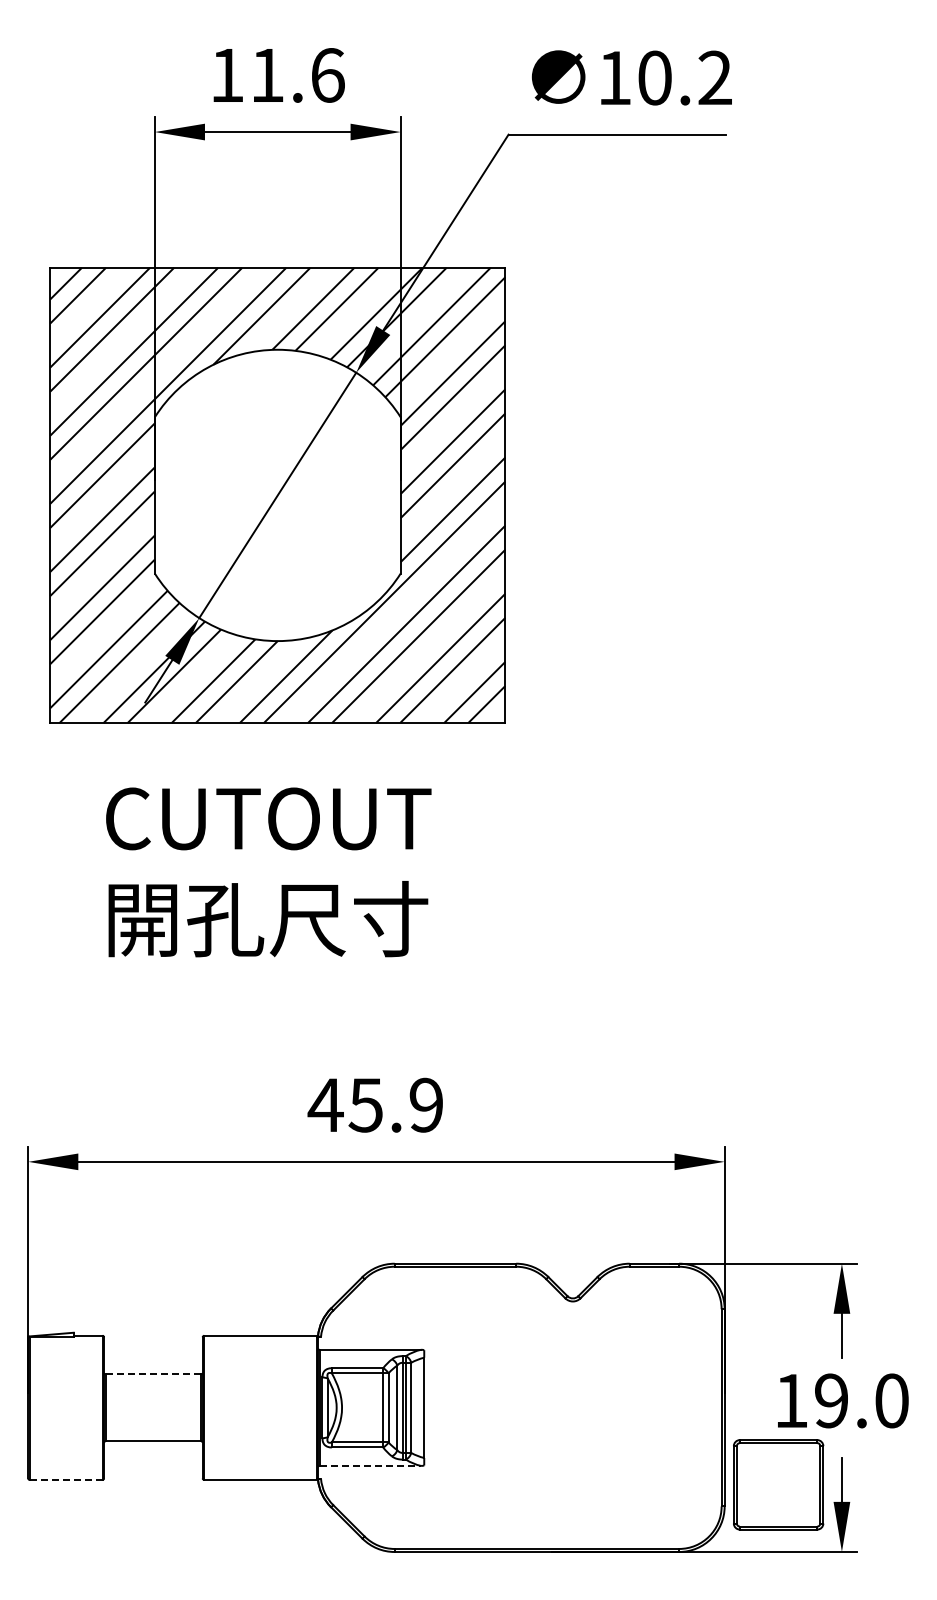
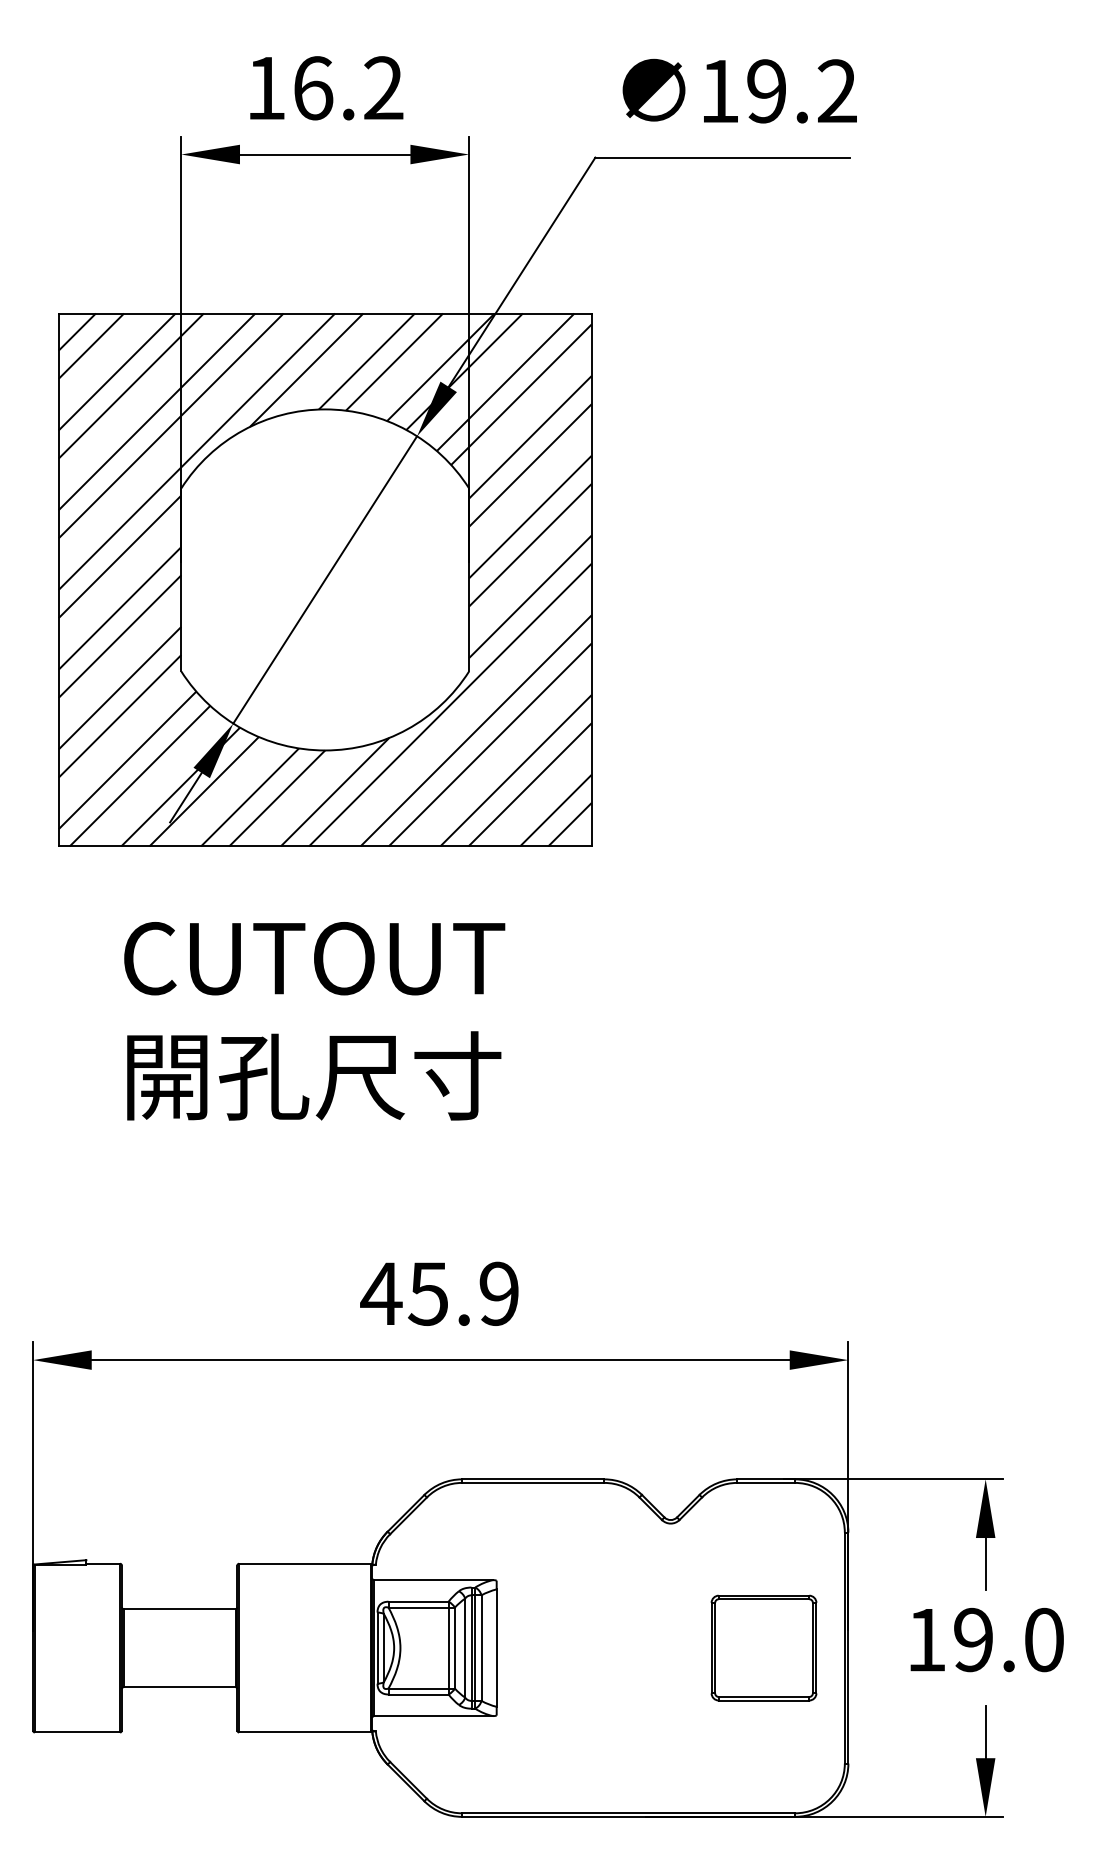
text: (297, 75) -> (348, 88), 11.6 -> 16.2
text: (654, 77) -> (766, 90), 10.2 -> 19.2
line: (153, 1374) -> (179, 1609), dashed -> solid
line: (370, 1465) -> (433, 1715), dashed -> solid
line: (66, 1479) -> (77, 1731), dashed -> solid
part: (778, 1484) -> (763, 1647), moved

